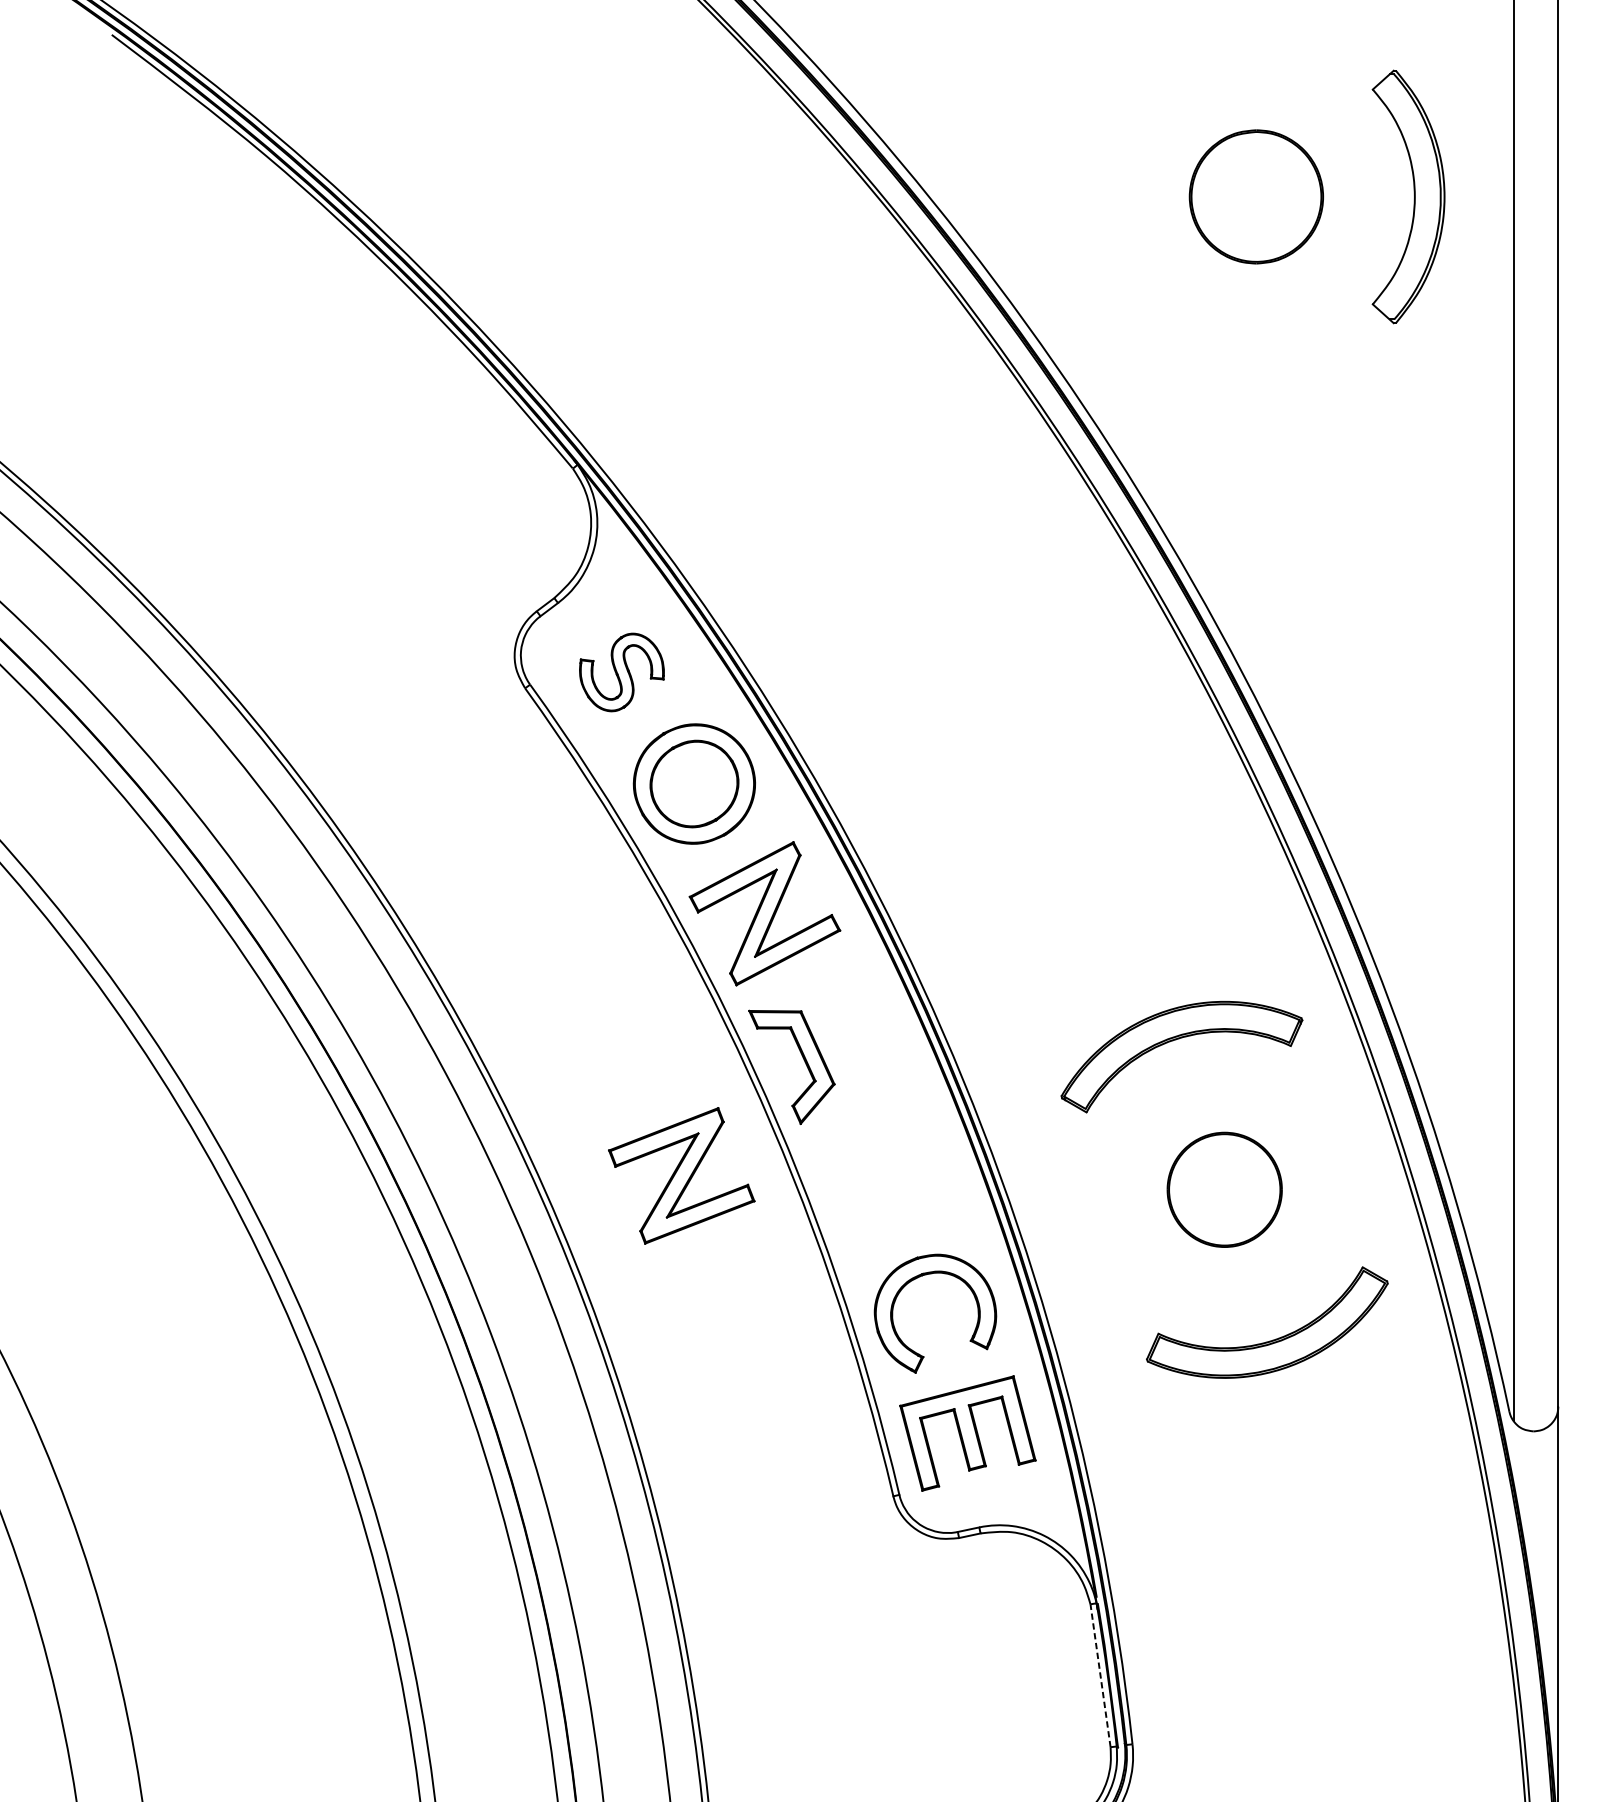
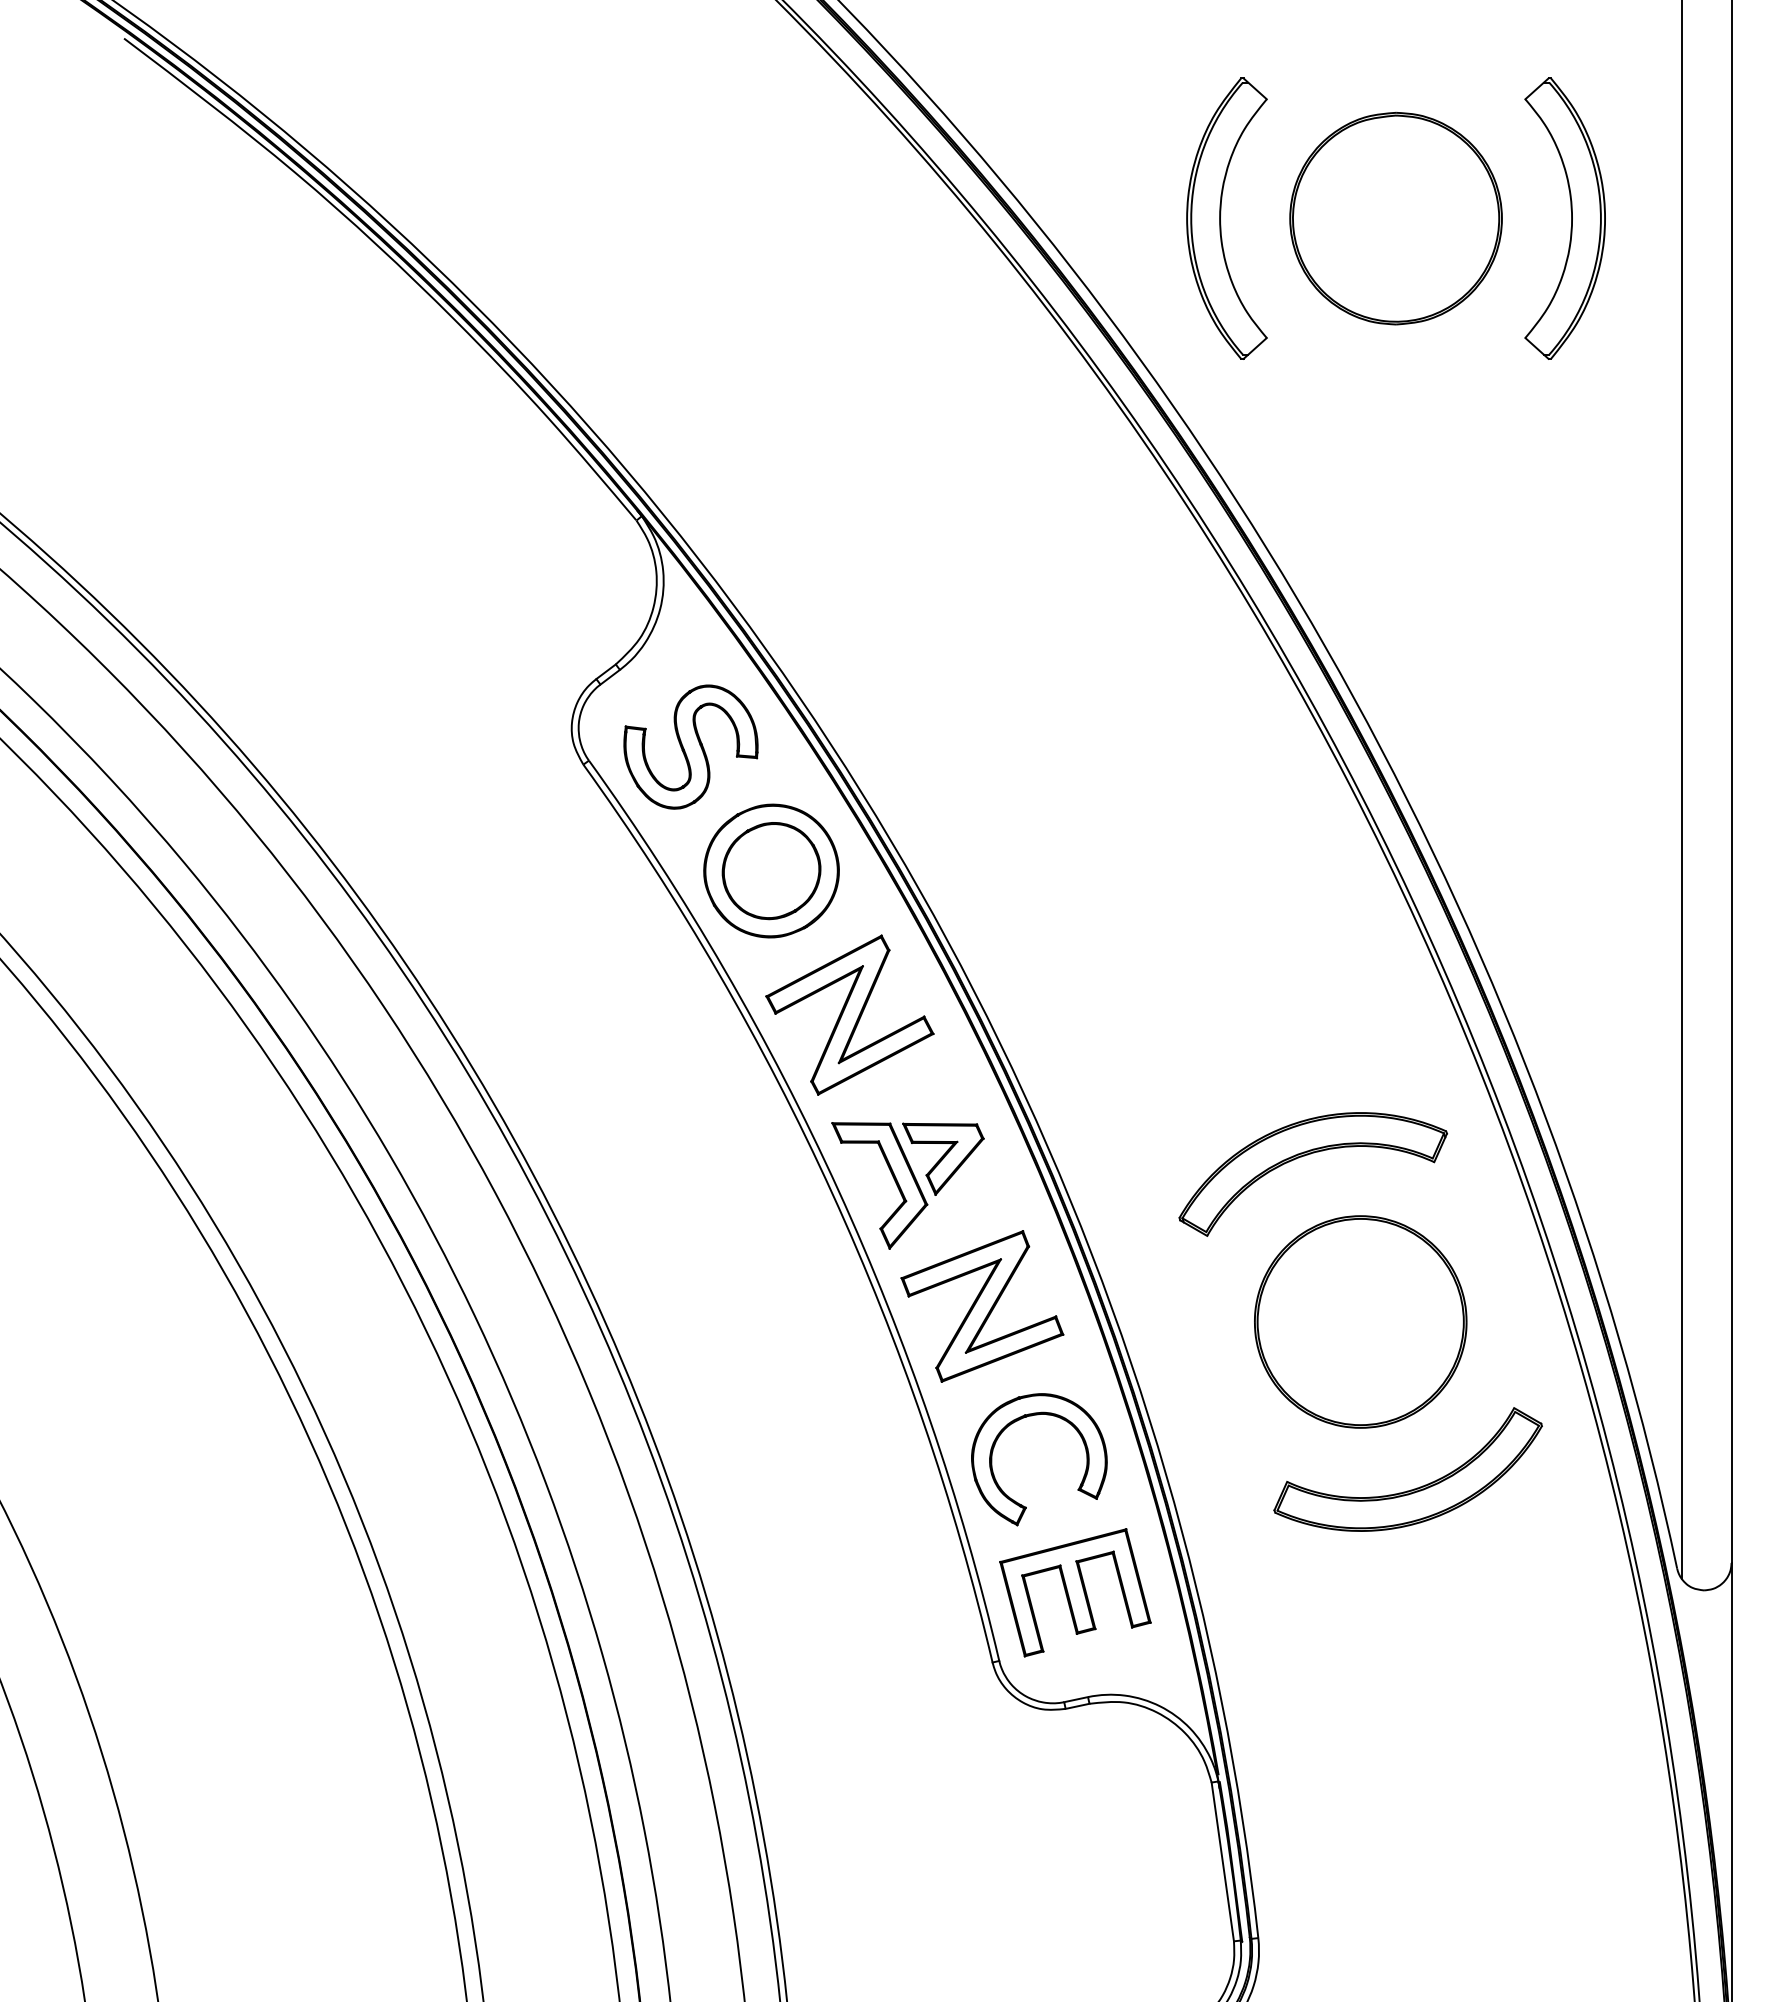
part: (1103, 196) -> (1226, 218), added
part: (1255, 196) -> (1395, 218), size x1.43
part: (621, 671) -> (690, 746), size x1.43
part: (849, 1042) -> (943, 1158), added
part: (681, 1175) -> (982, 1306), moved
part: (1224, 1189) -> (1360, 1321), size x1.67
line: (1100, 1675) -> (1222, 1861), dashed -> solid

